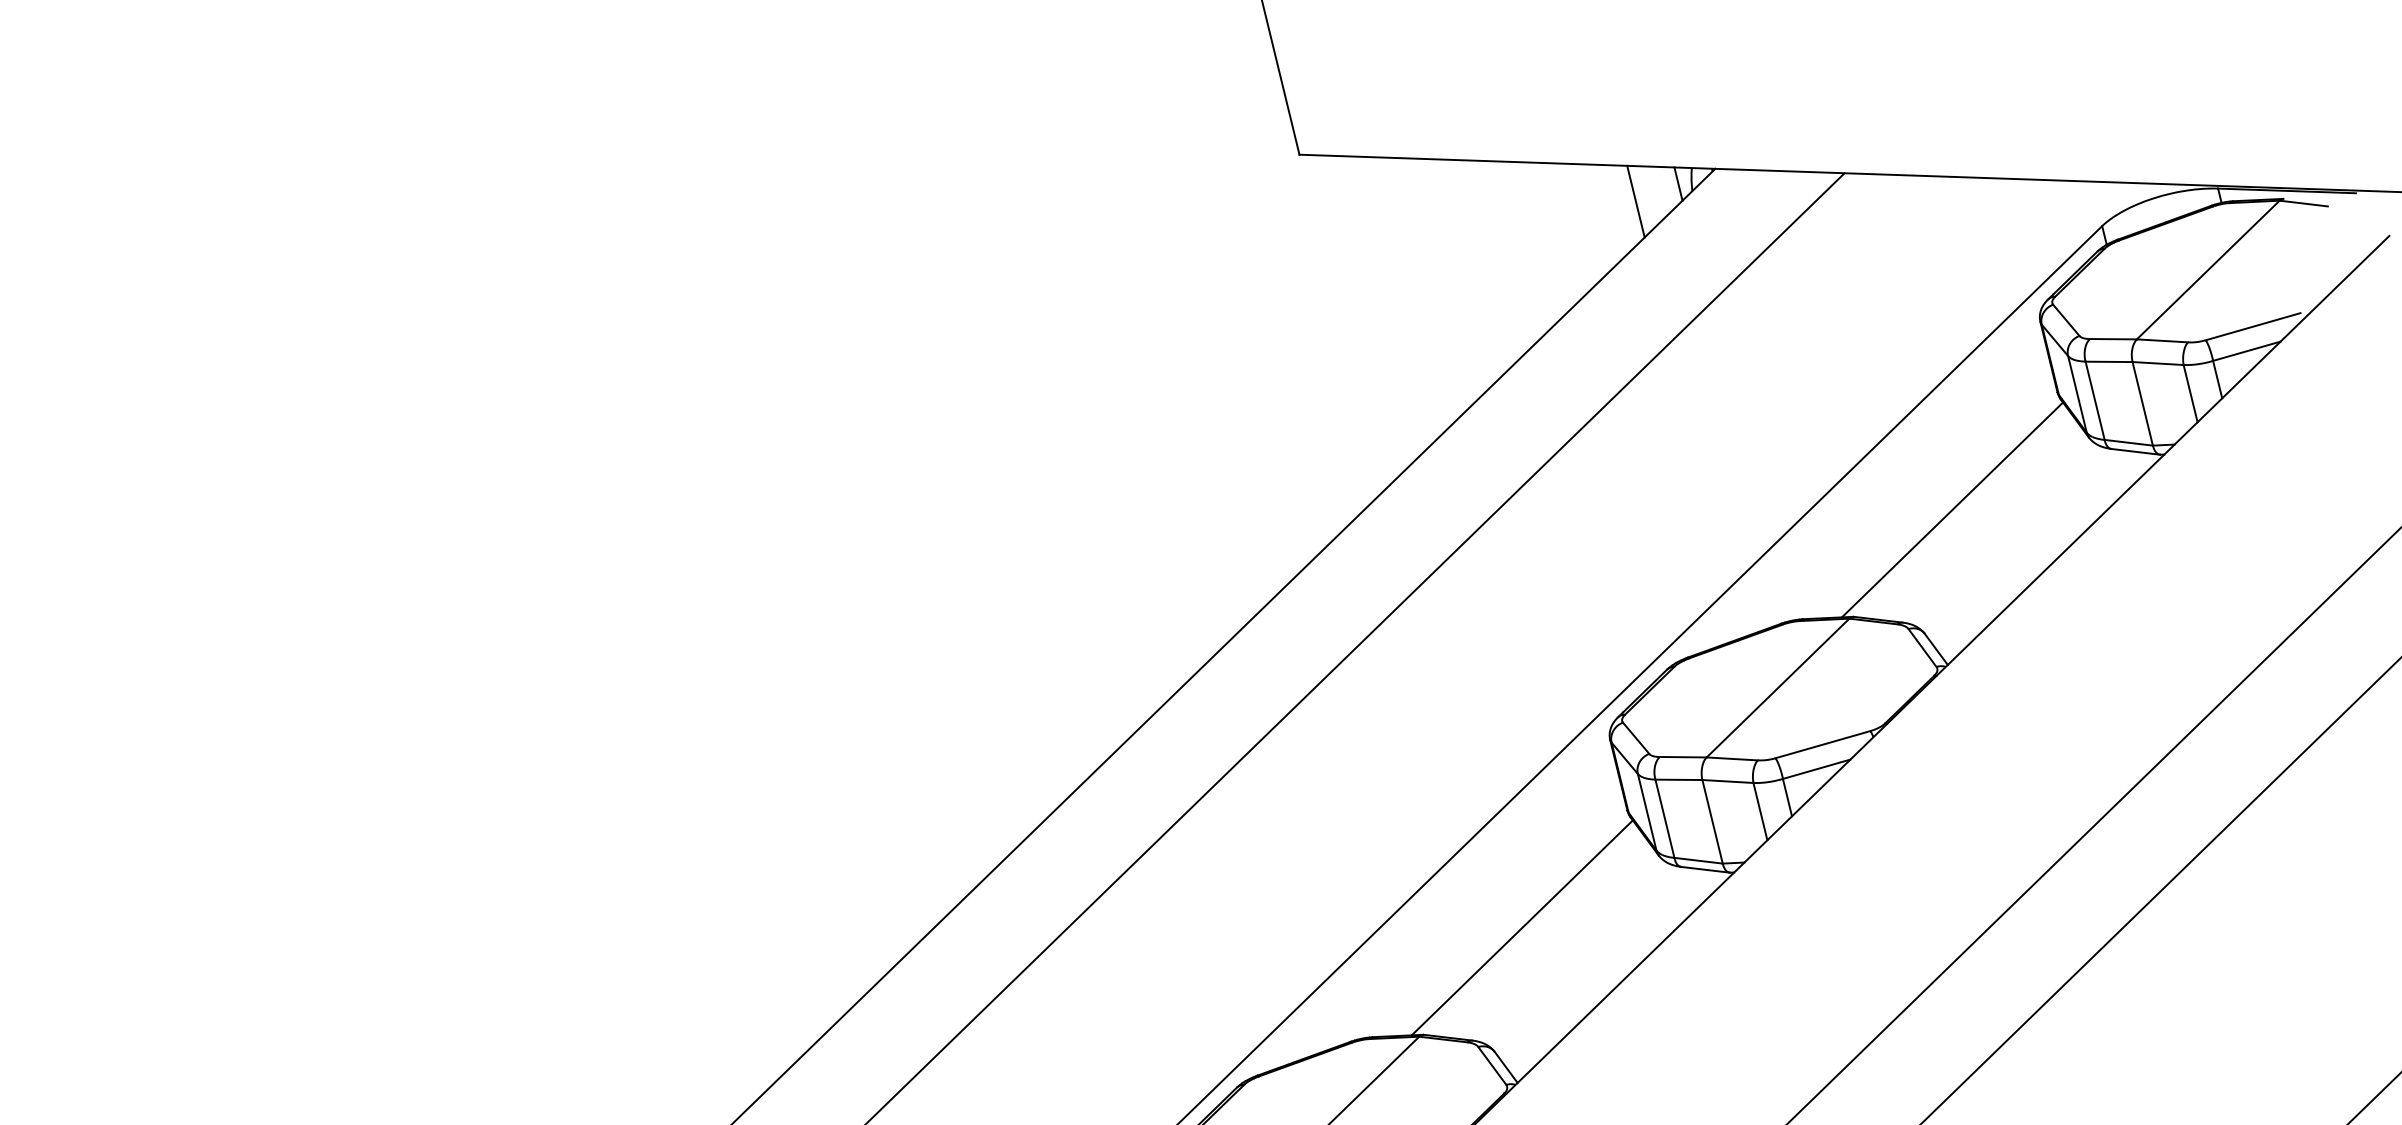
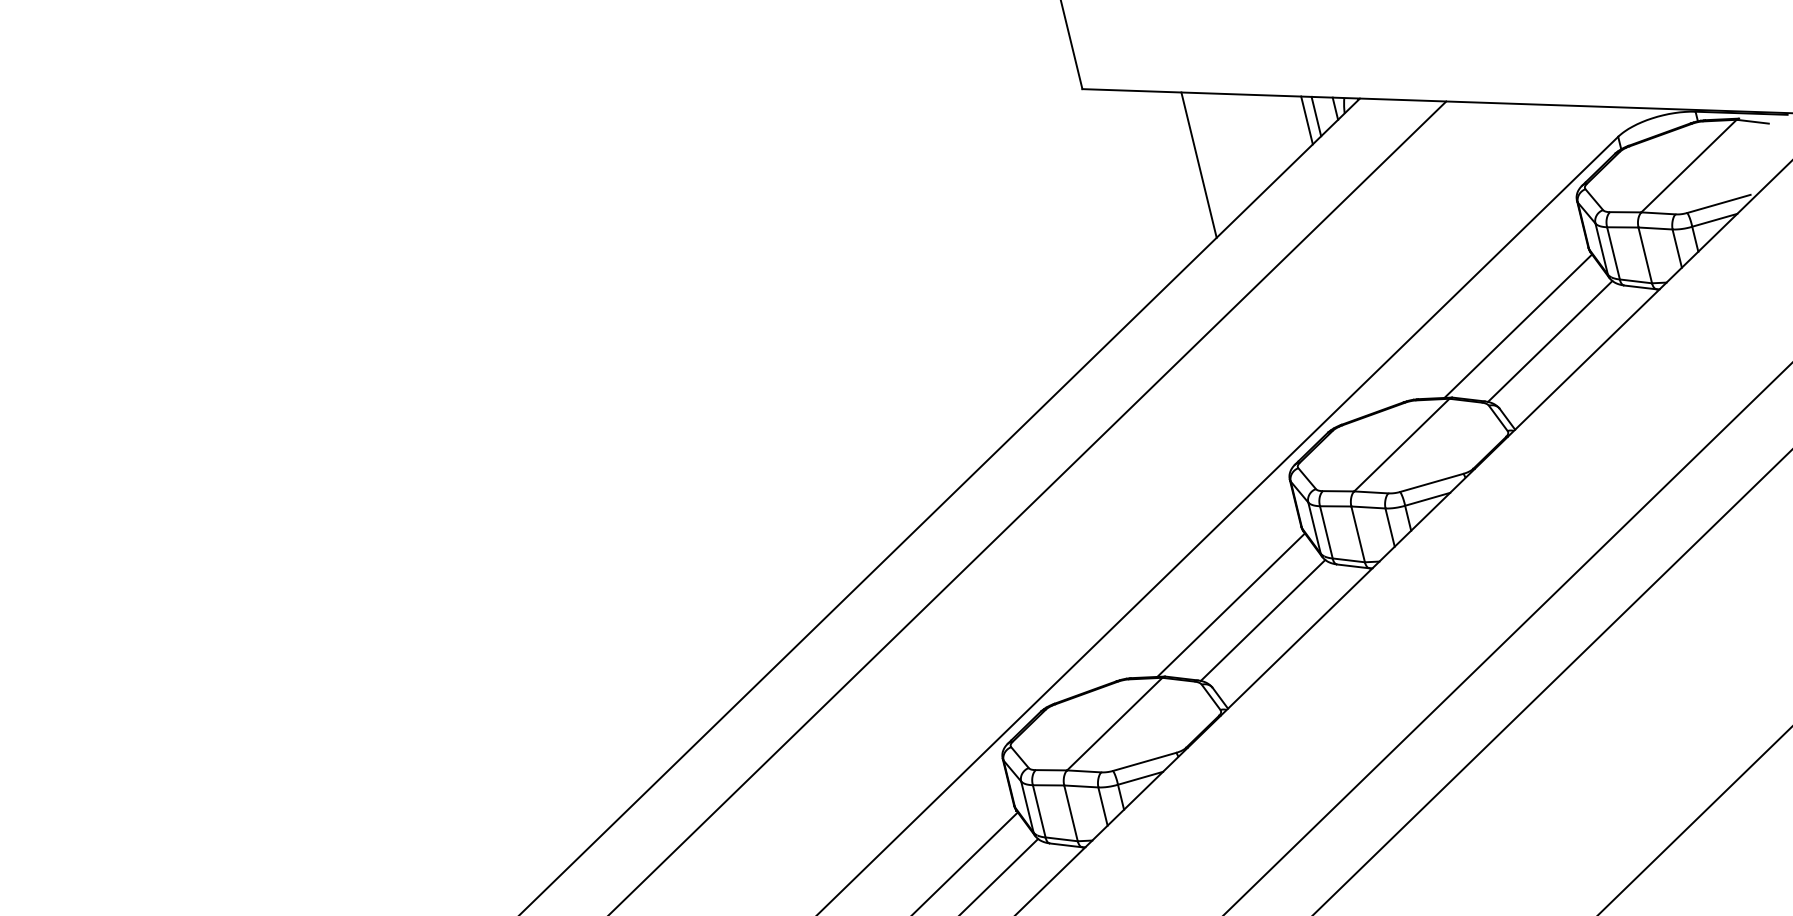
line: (1650, 195) -> (1316, 116), added
line: (1473, 267) -> (1198, 164), added
line: (2000, 532) -> (1550, 341), added
line: (1569, 950) -> (1262, 620), added

